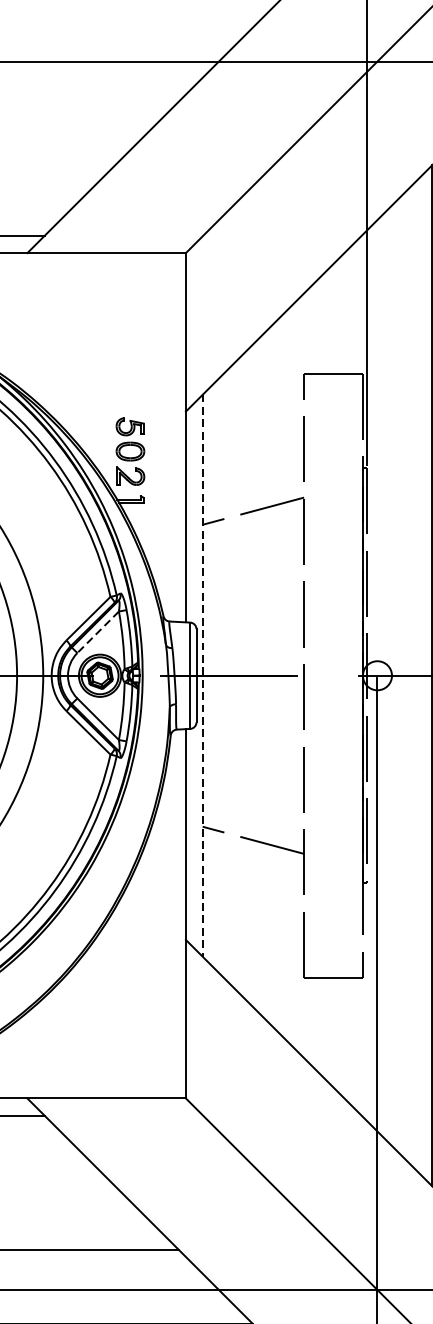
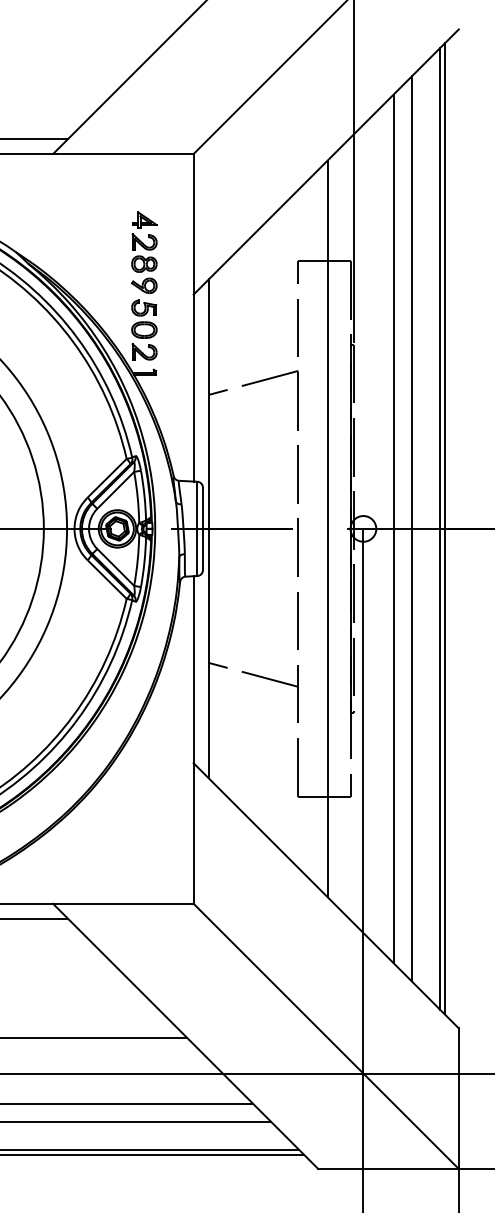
part: (130, 364) -> (144, 252), added
line: (97, 632) -> (115, 490), dashed -> solid
line: (336, 675) -> (327, 528), added
line: (411, 675) -> (393, 528), added
line: (202, 676) -> (208, 529), dashed -> solid

